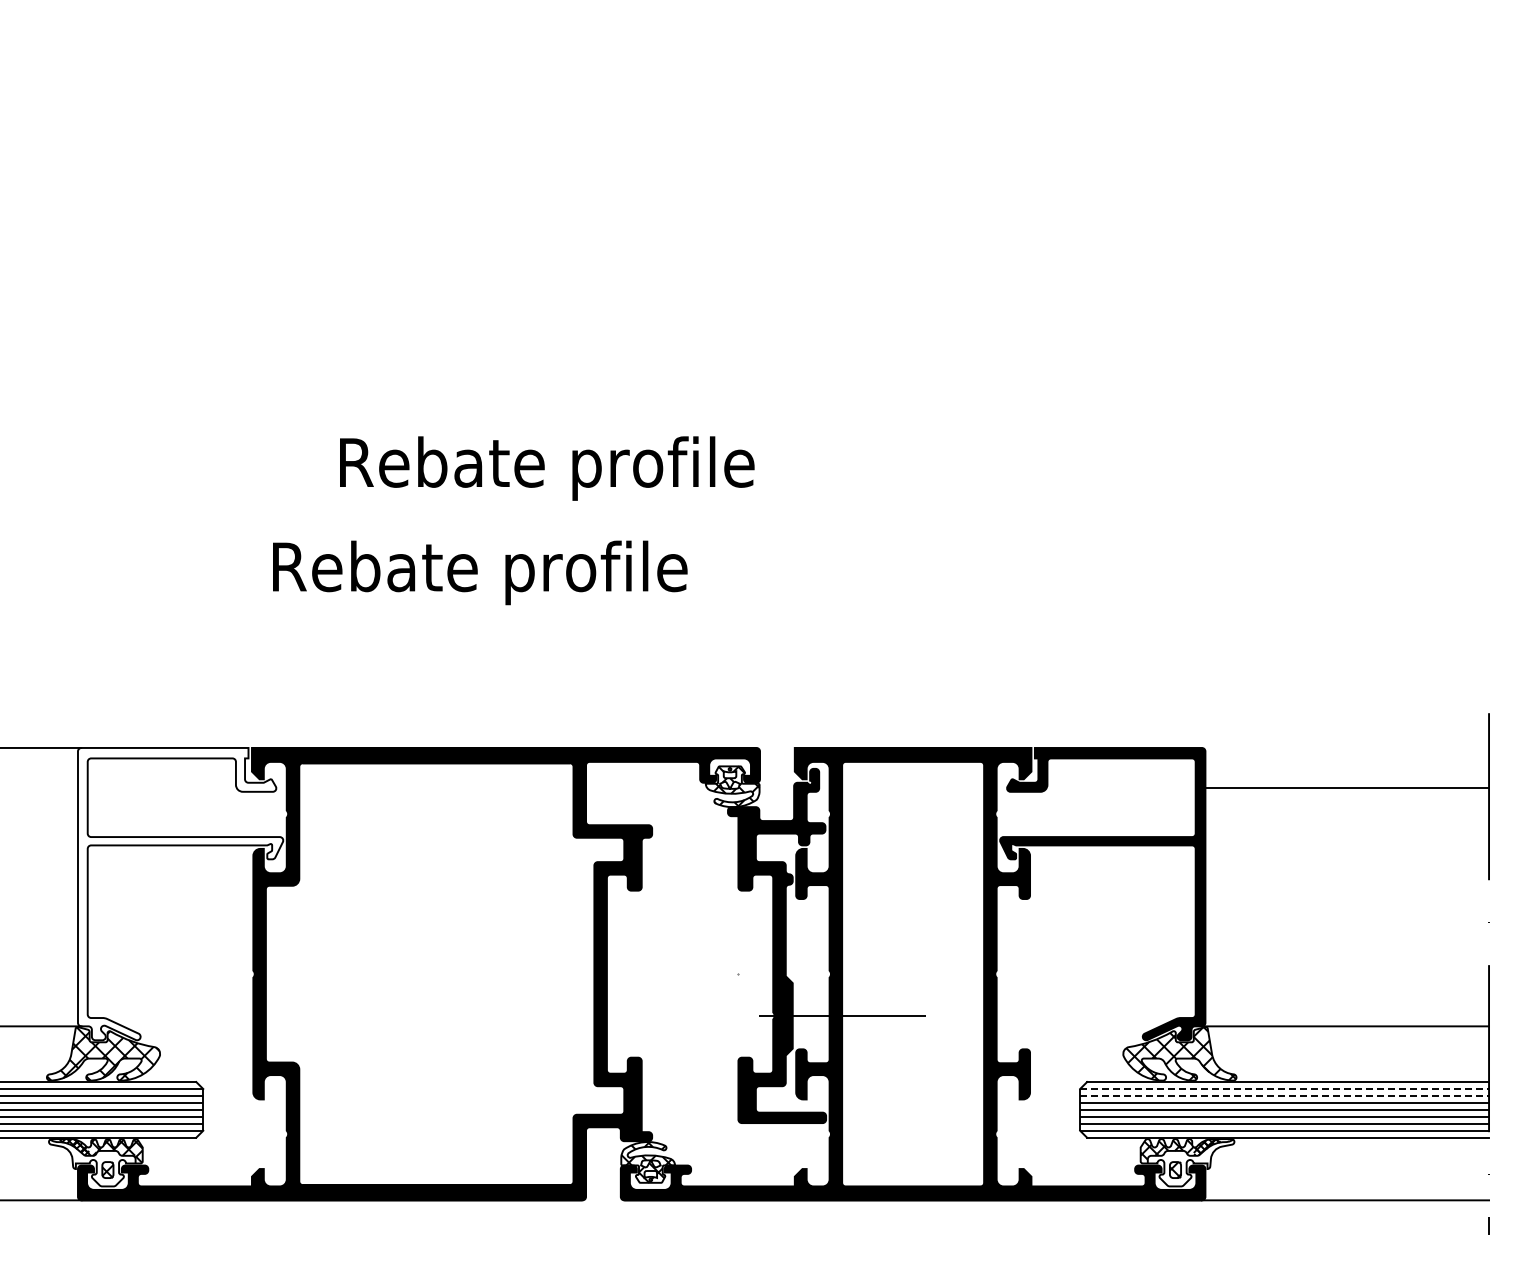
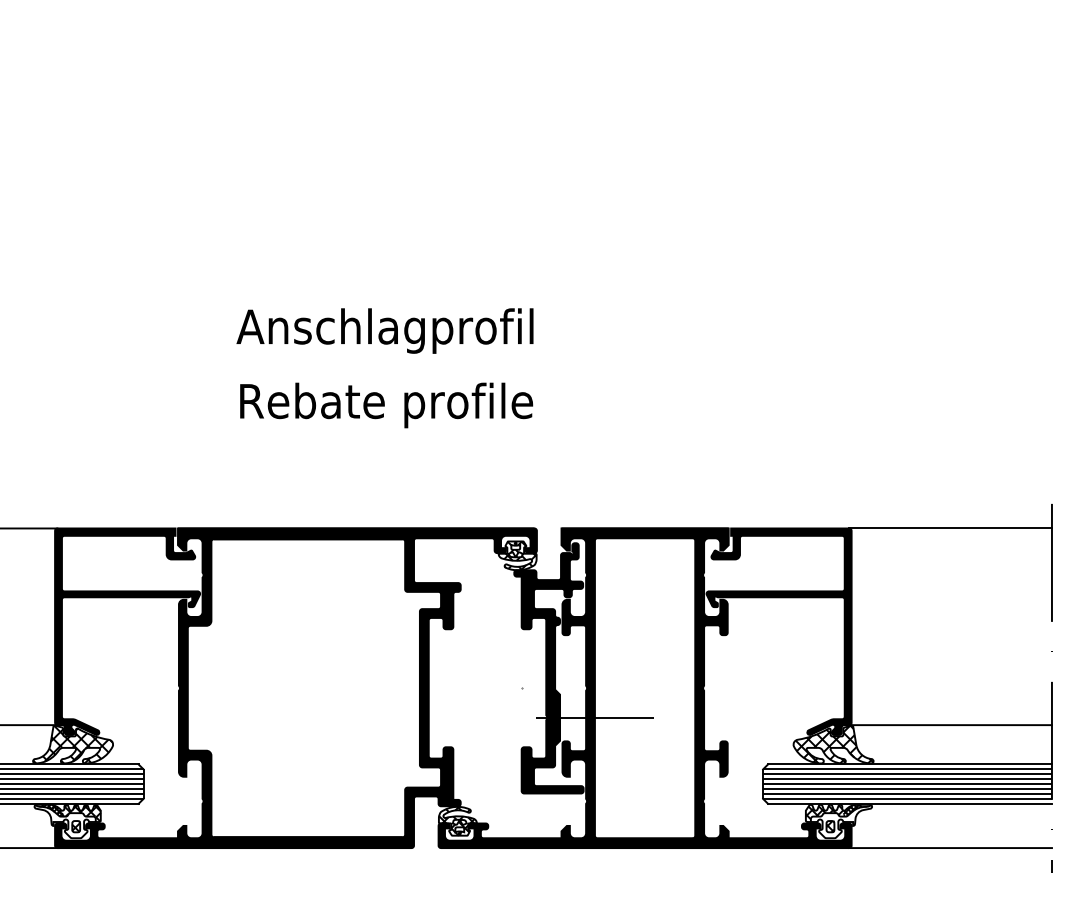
text: (544, 468) -> (384, 331), Rebate profile -> Anschlagprofil
text: (480, 572) -> (386, 405), moved
line: (1345, 787) -> (950, 528), moved
fill: (180, 893) -> (127, 631), added
line: (1285, 1089) -> (908, 769), dashed -> solid
line: (1285, 1095) -> (908, 773), dashed -> solid

